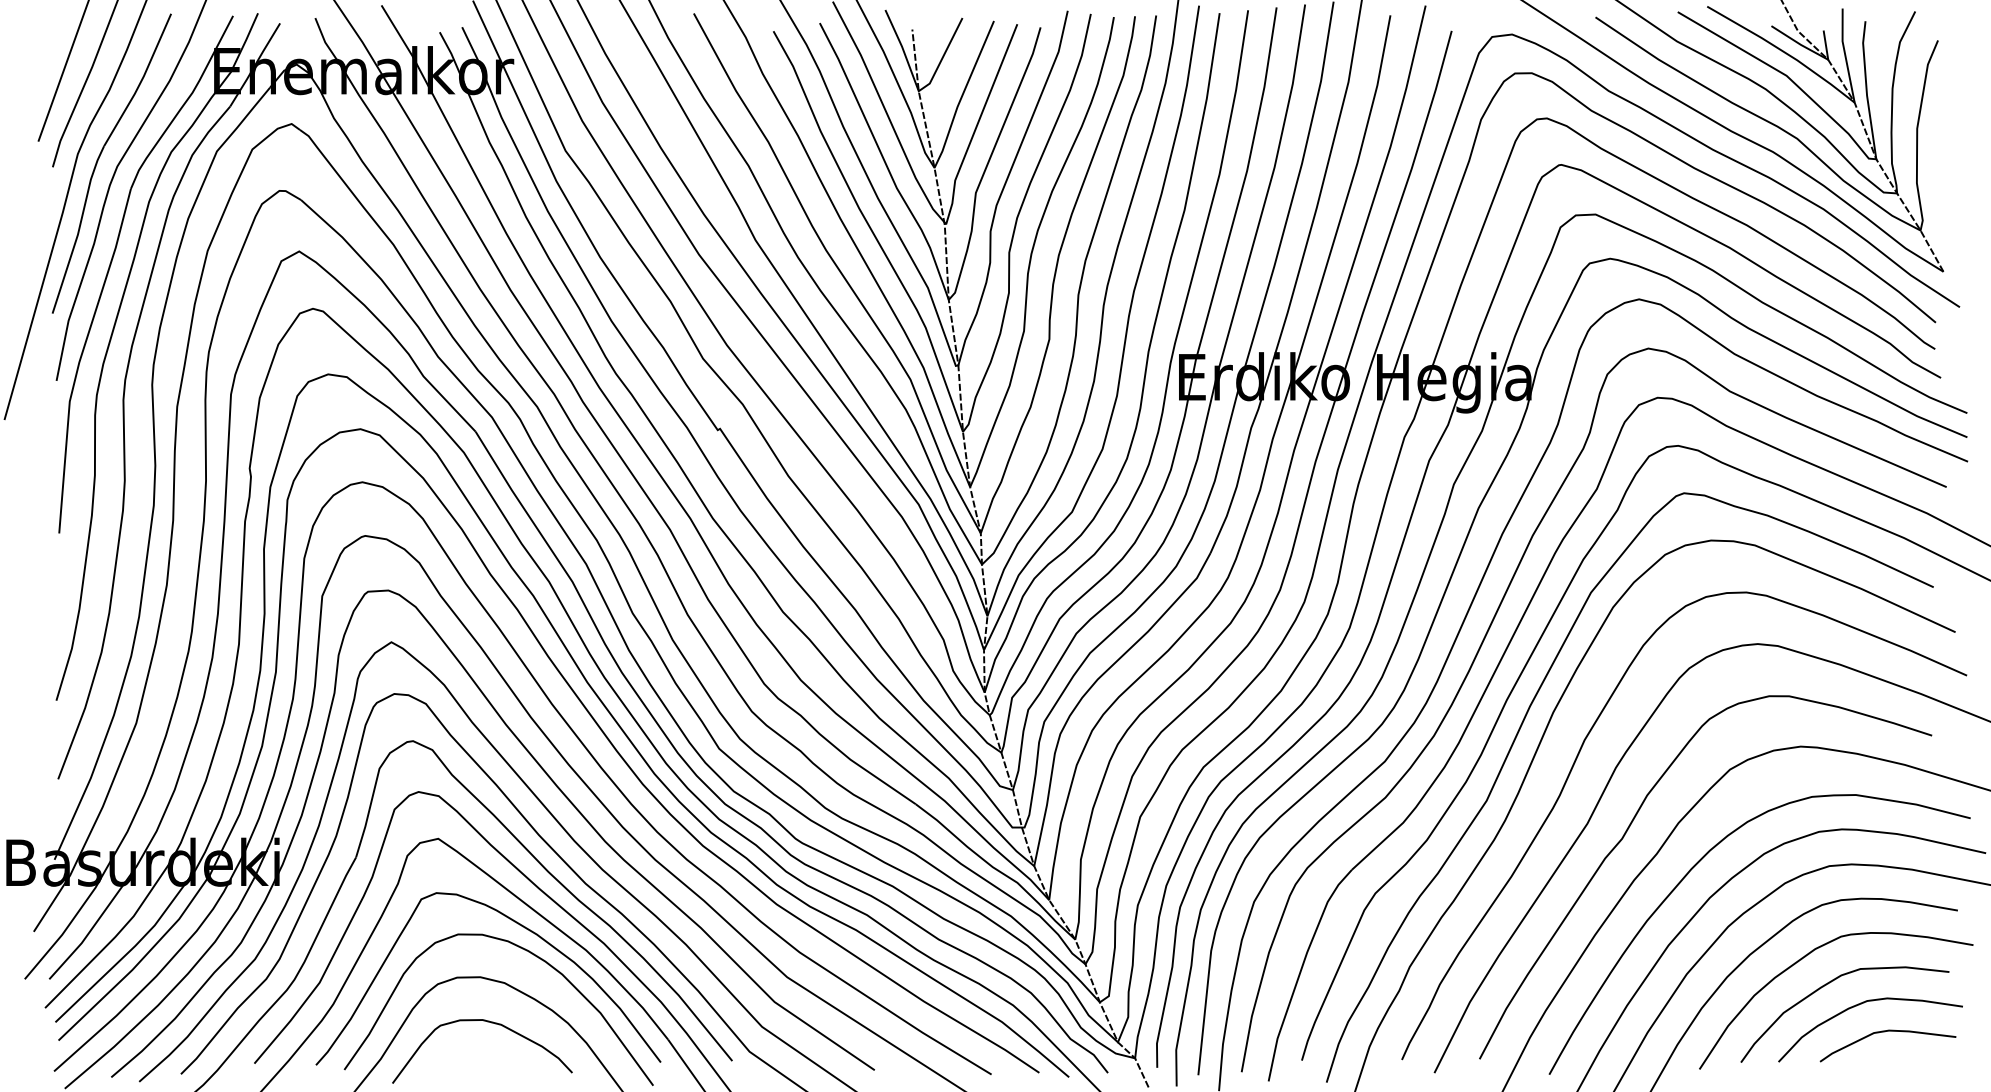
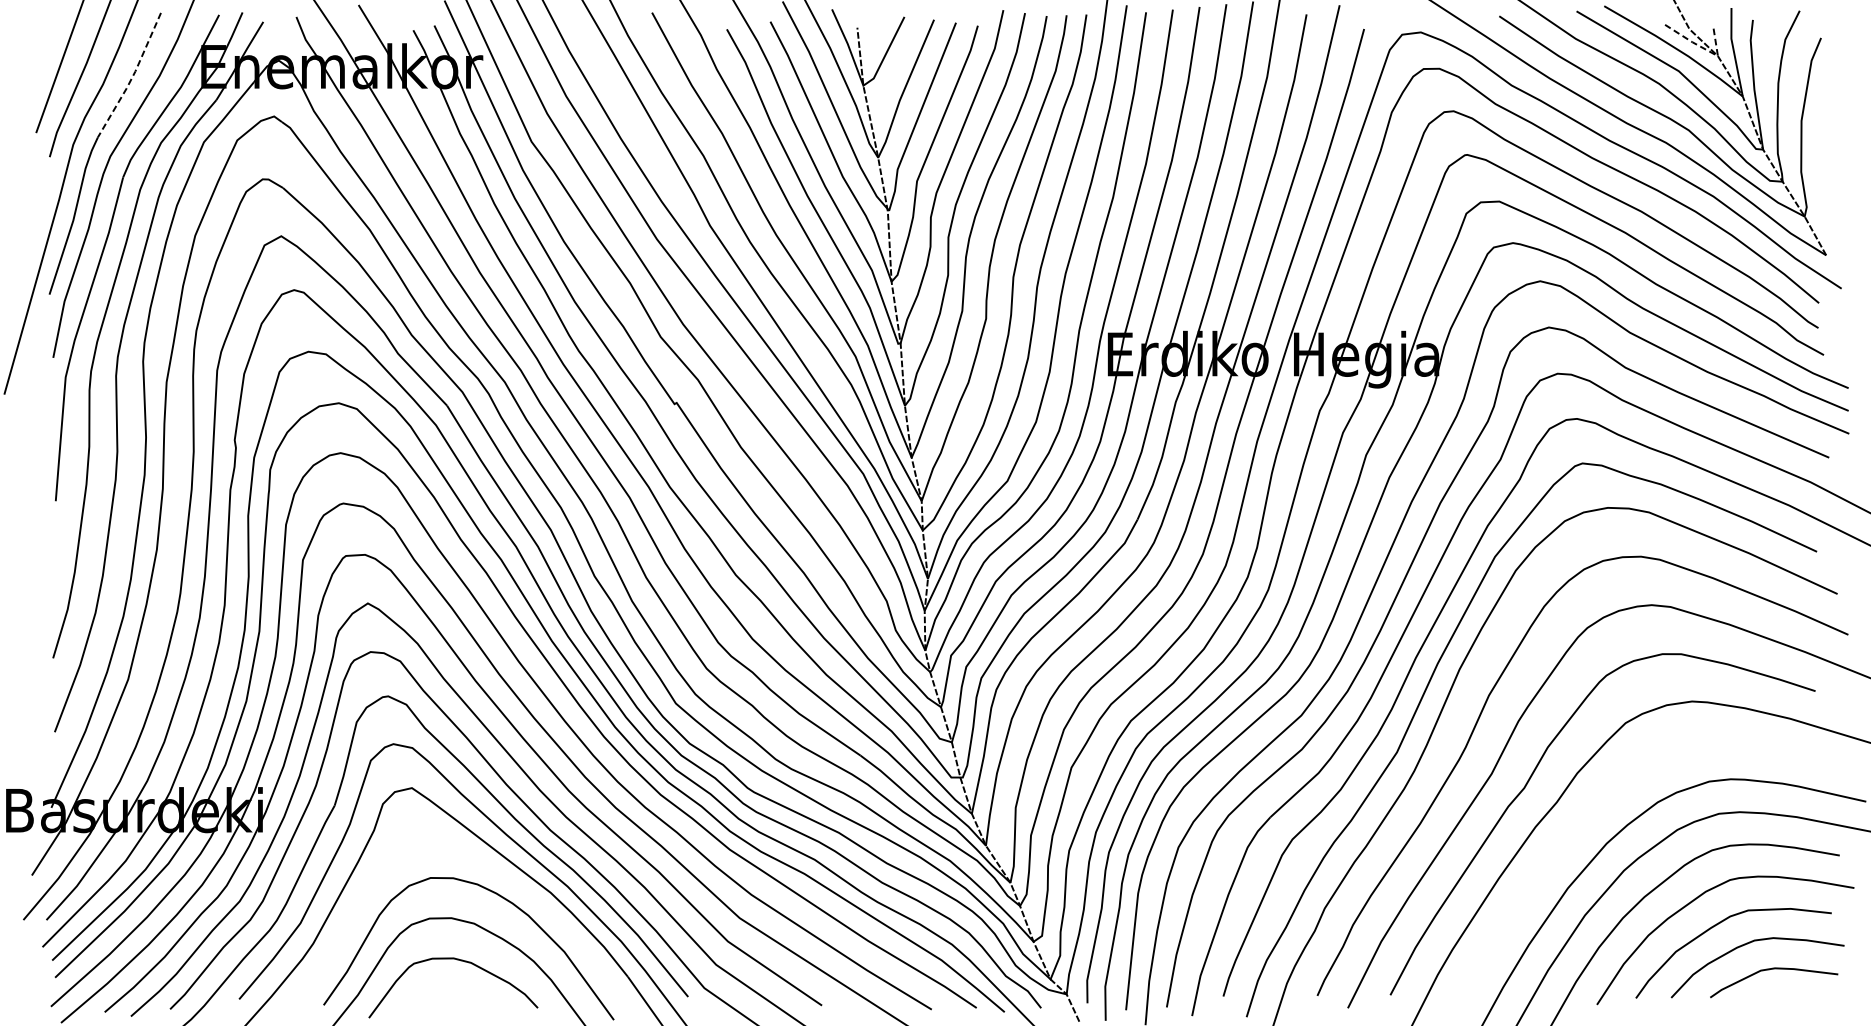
line: (1811, 50) -> (1702, 47), solid -> dashed
line: (140, 82) -> (132, 77), solid -> dashed
curve: (1688, 874) -> (1586, 821), removed
curve: (519, 925) -> (488, 869), removed

